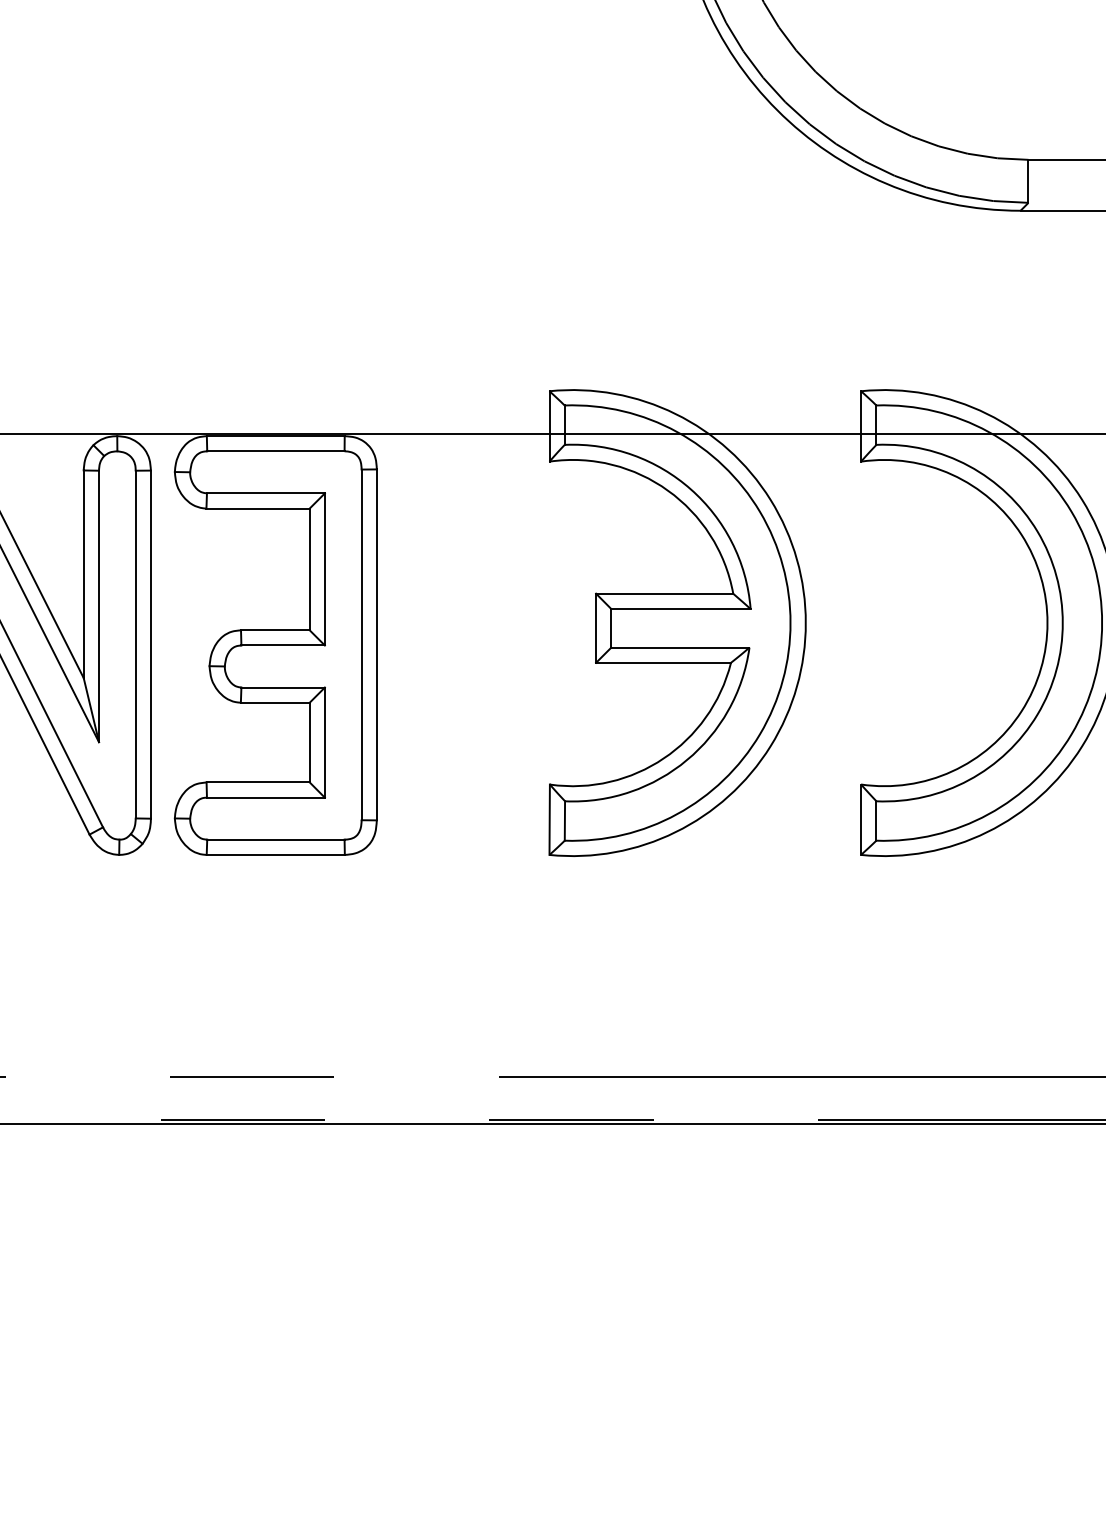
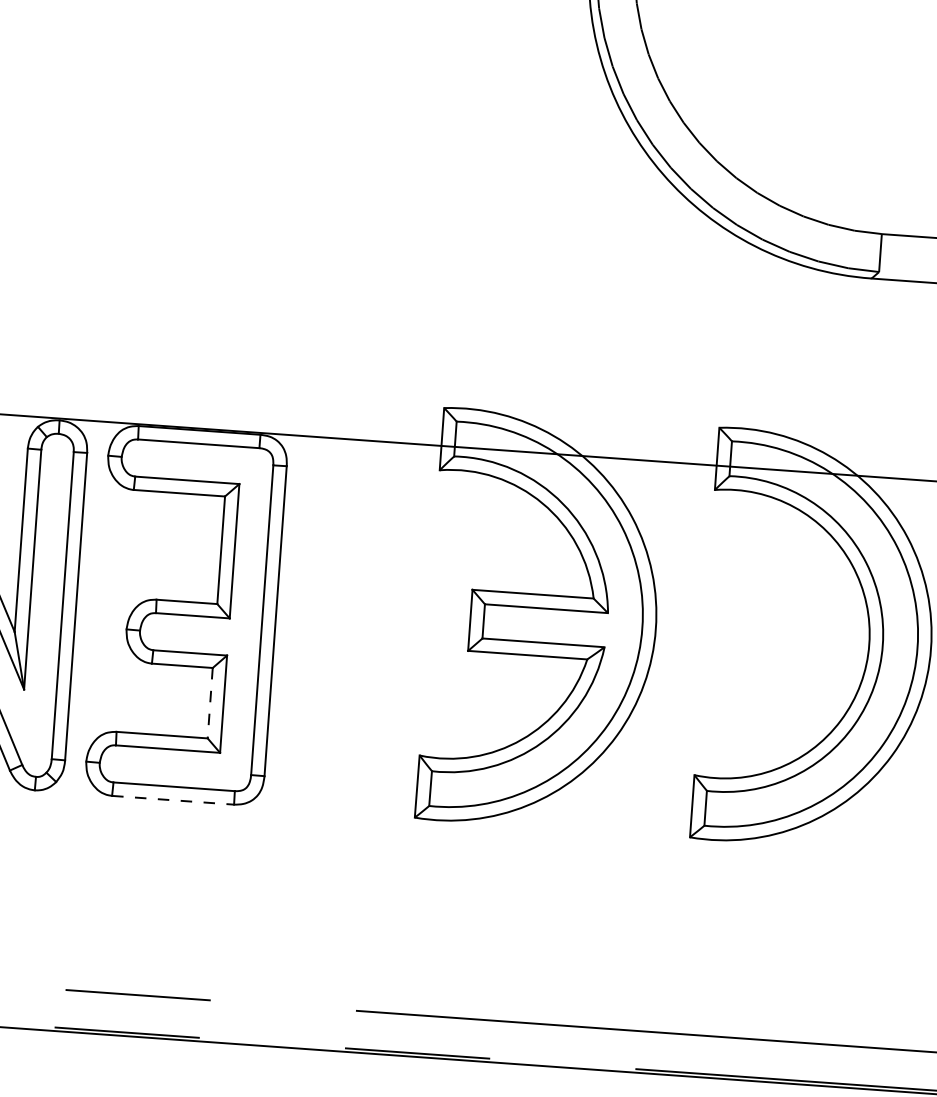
line: (309, 742) -> (210, 703), solid -> dashed
line: (276, 854) -> (173, 799), solid -> dashed

